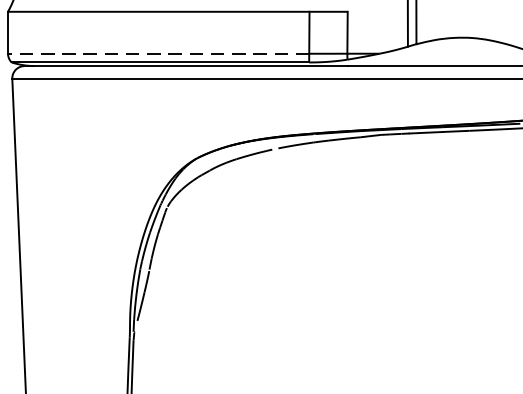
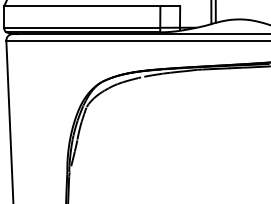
line: (157, 53) -> (81, 27), dashed -> solid

